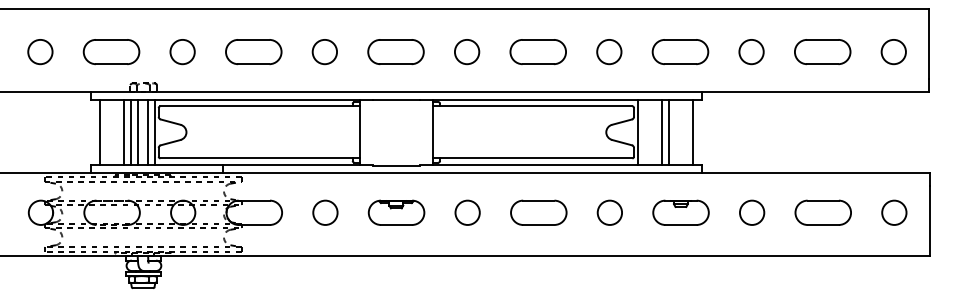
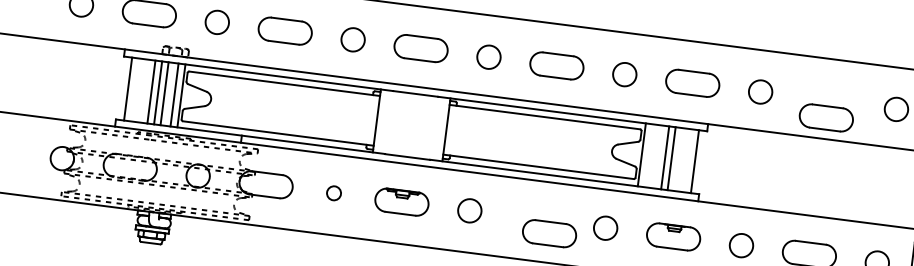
part: (822, 52) -> (826, 118), moved
circle: (325, 212) -> (334, 193), size x0.6
part: (538, 212) -> (549, 233), moved

